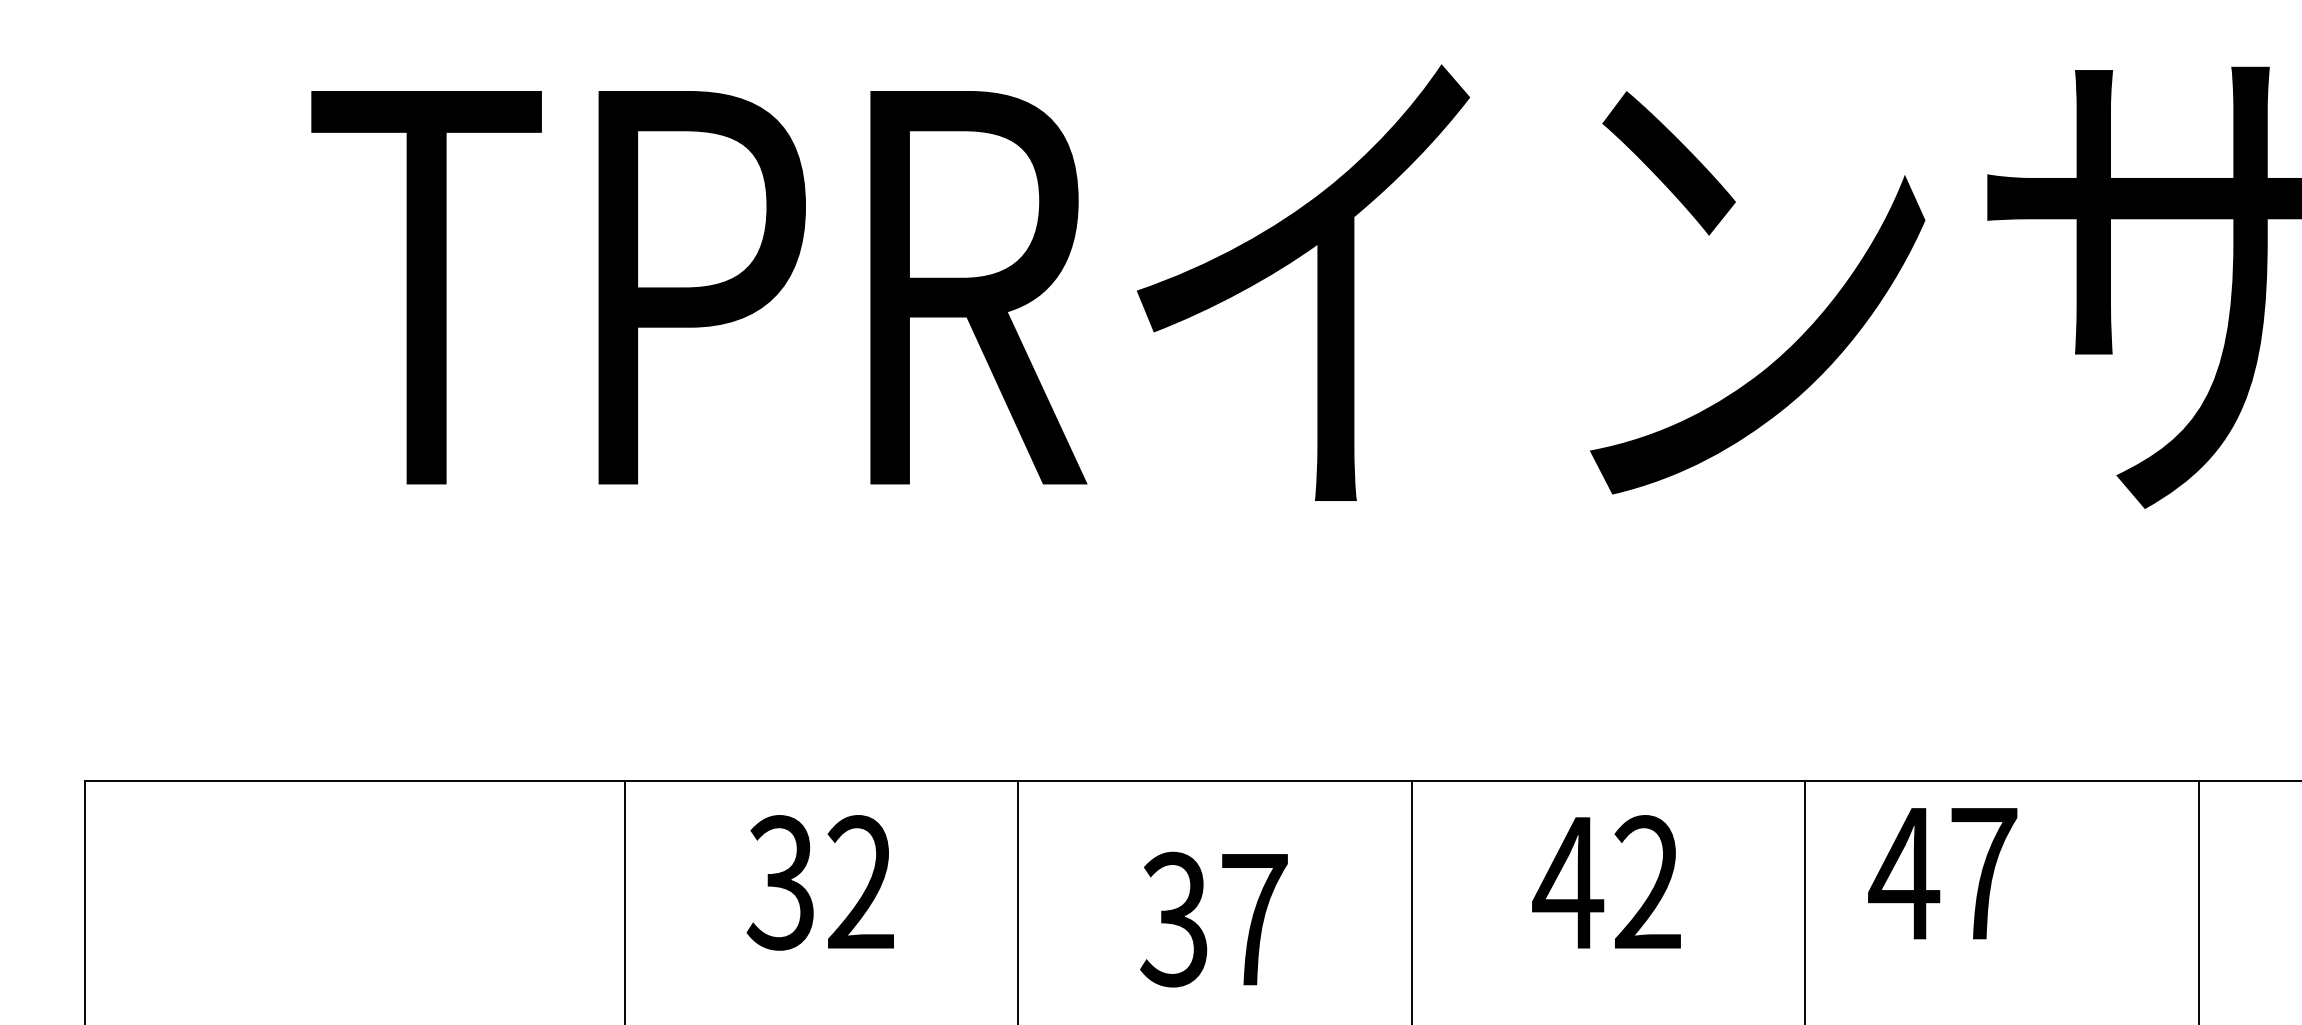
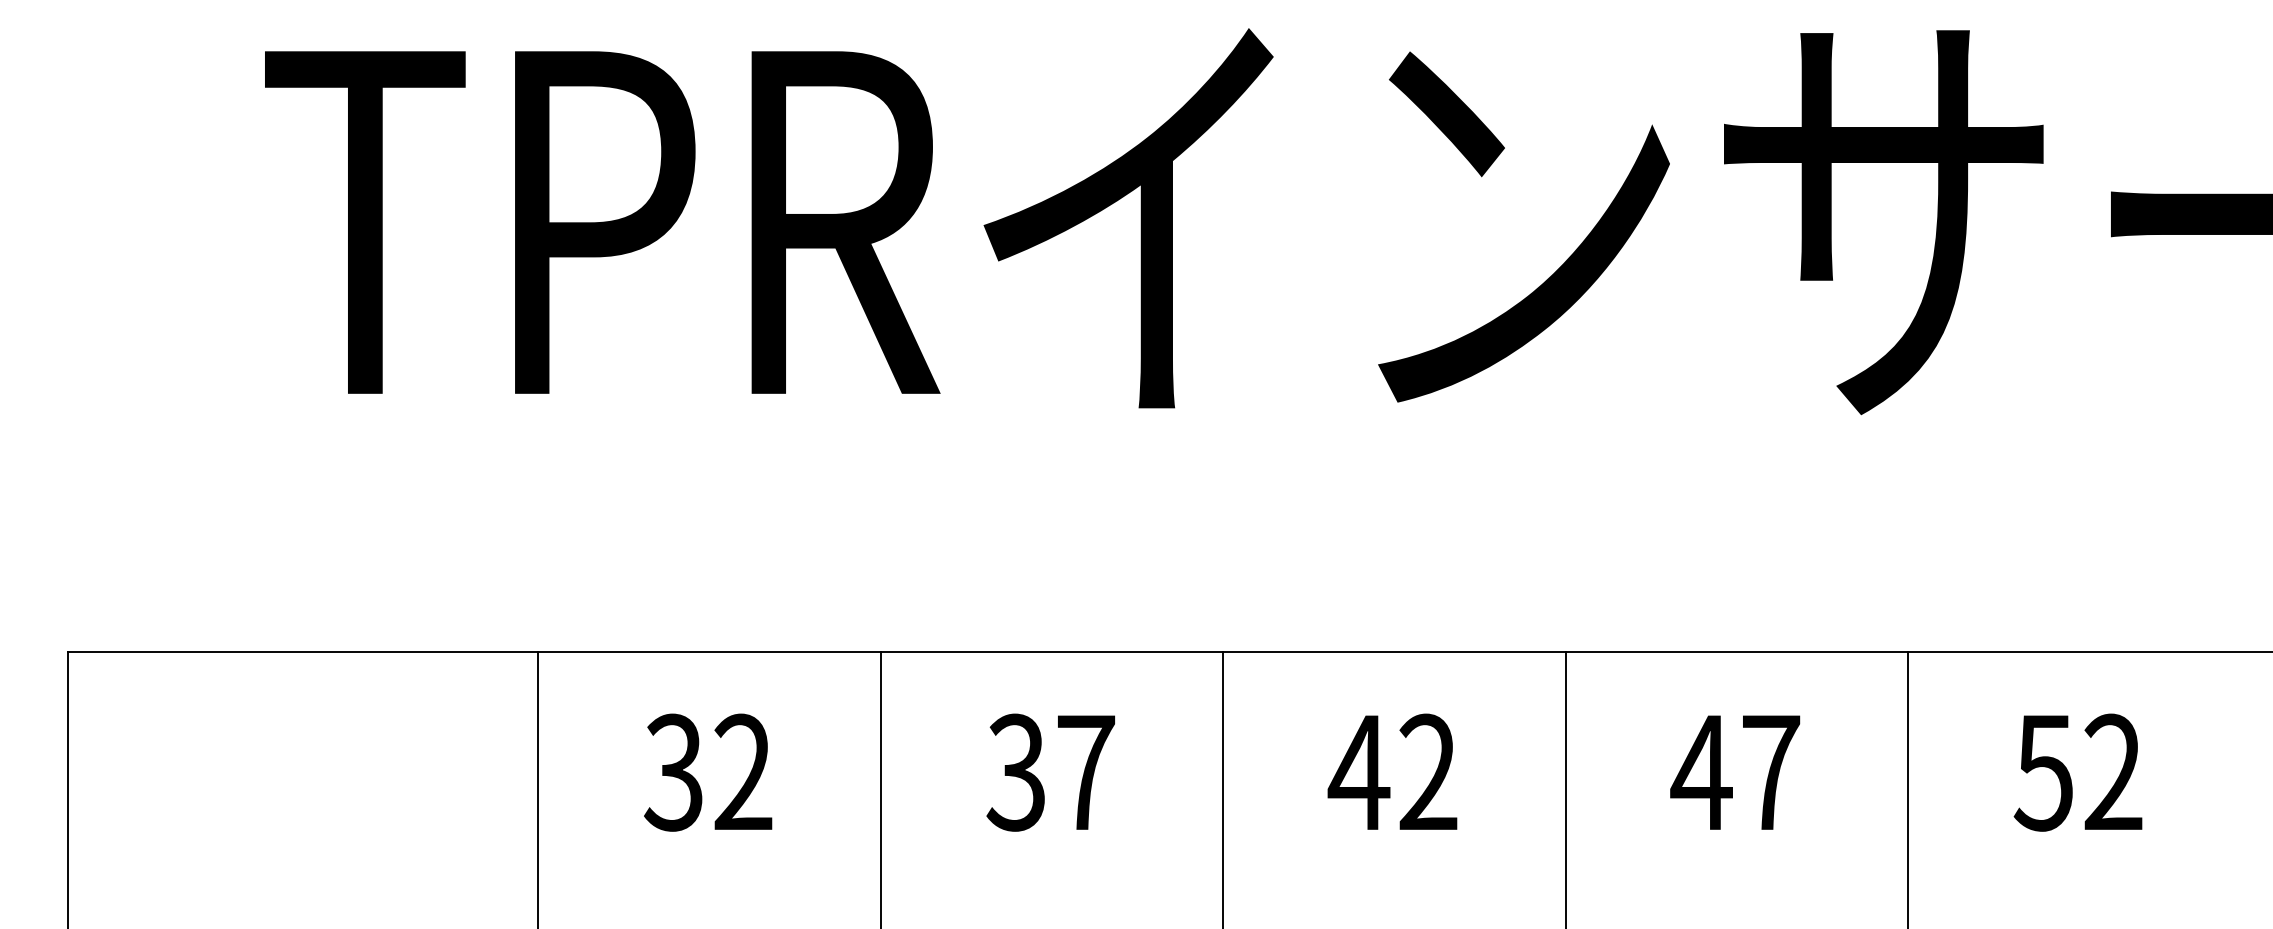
text: (1943, 873) -> (1735, 772), moved
text: (1606, 881) -> (1392, 771), moved
text: (820, 882) -> (708, 772), moved

